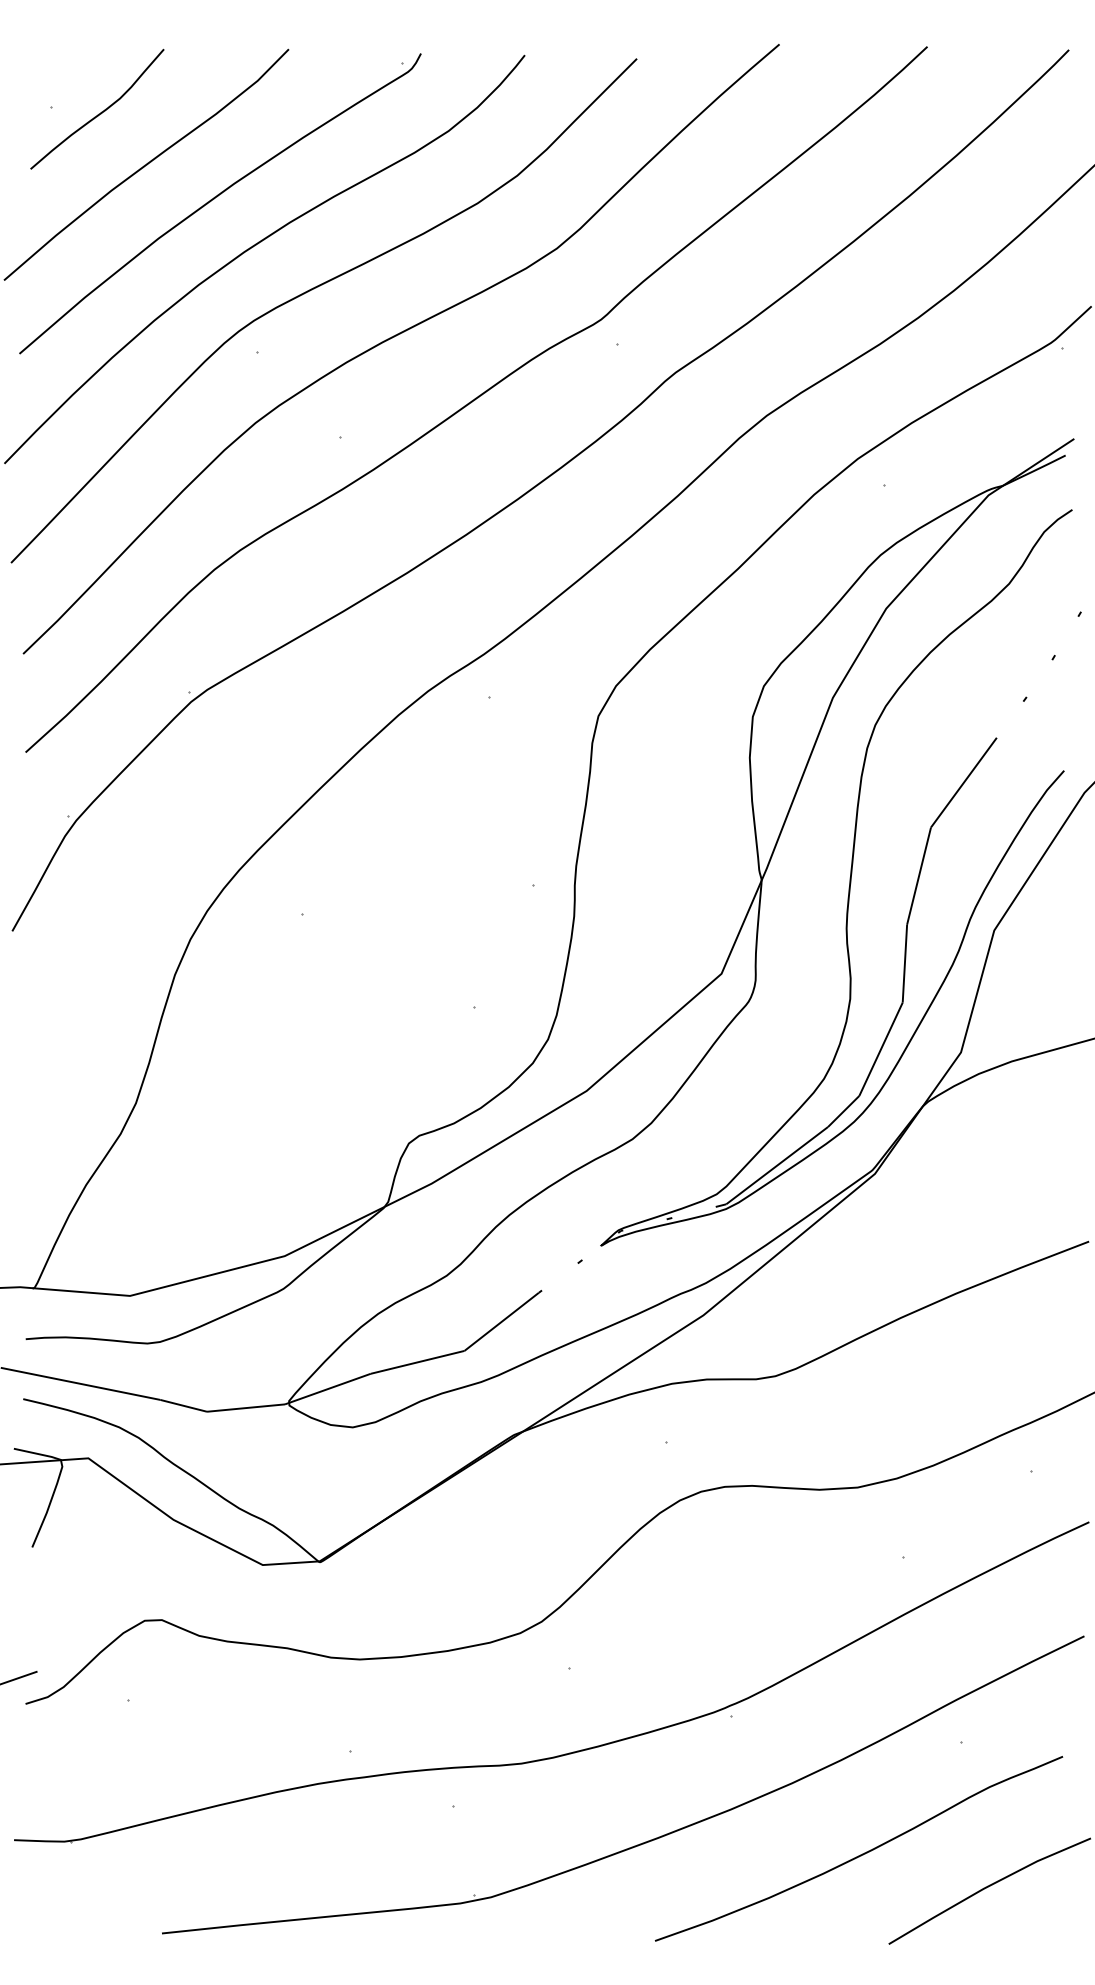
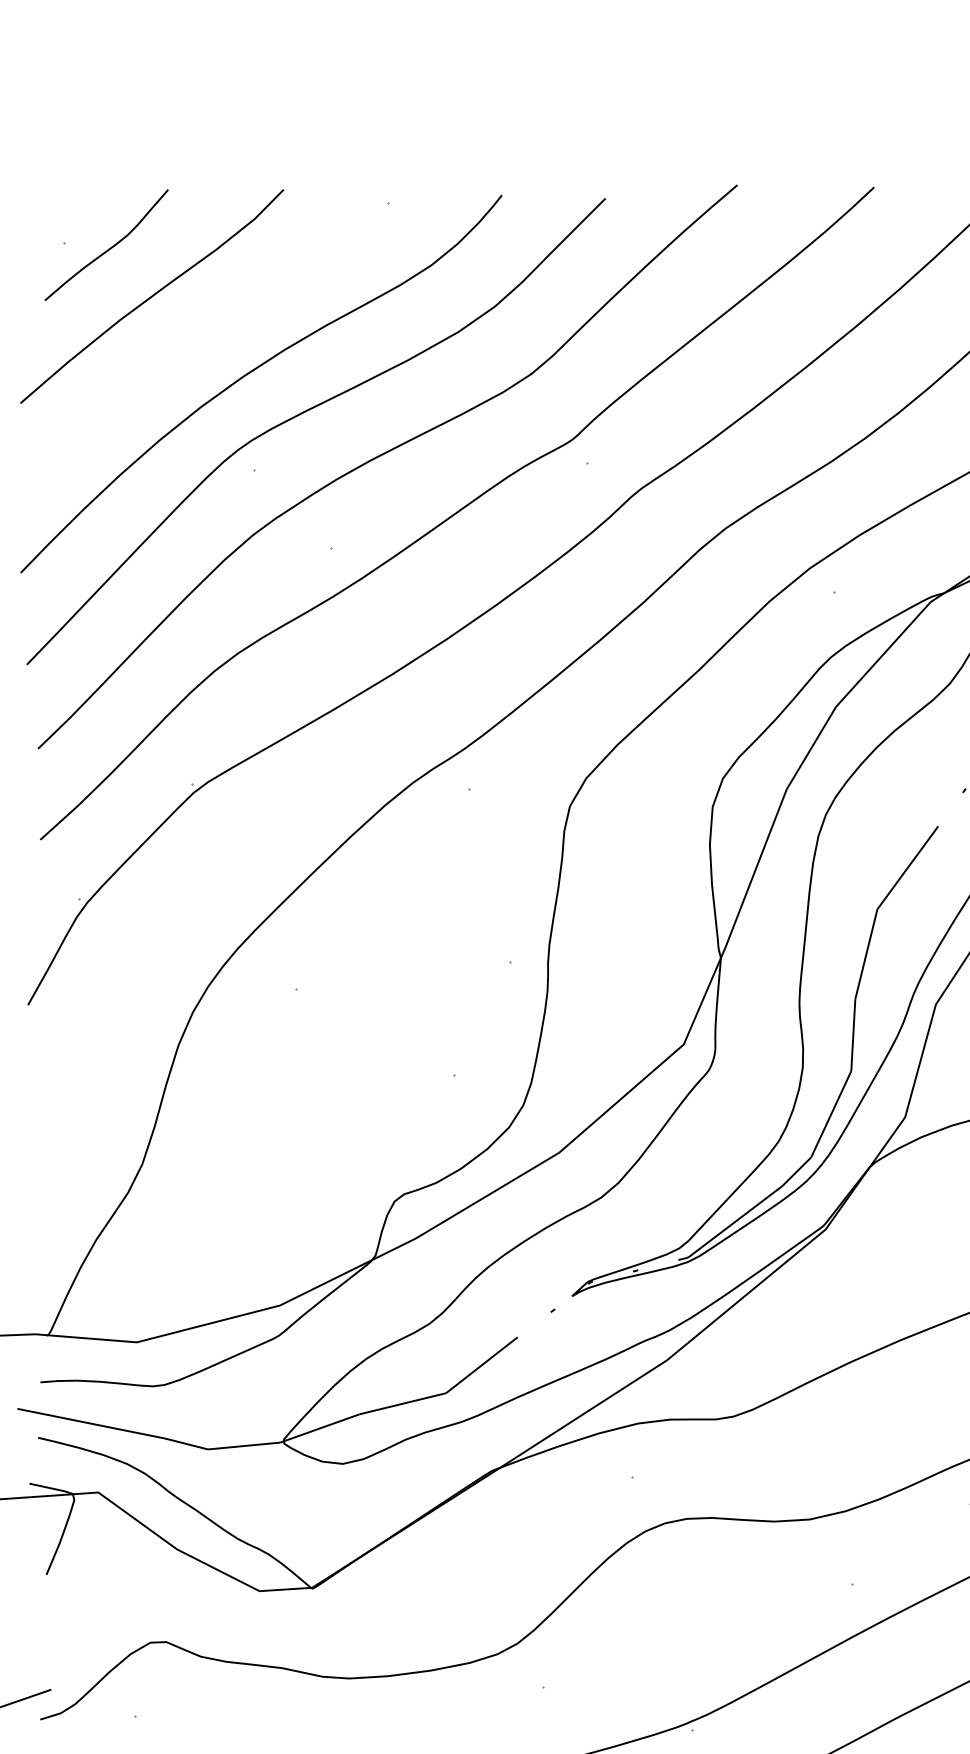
curve: (217, 197) -> (217, 326), removed

